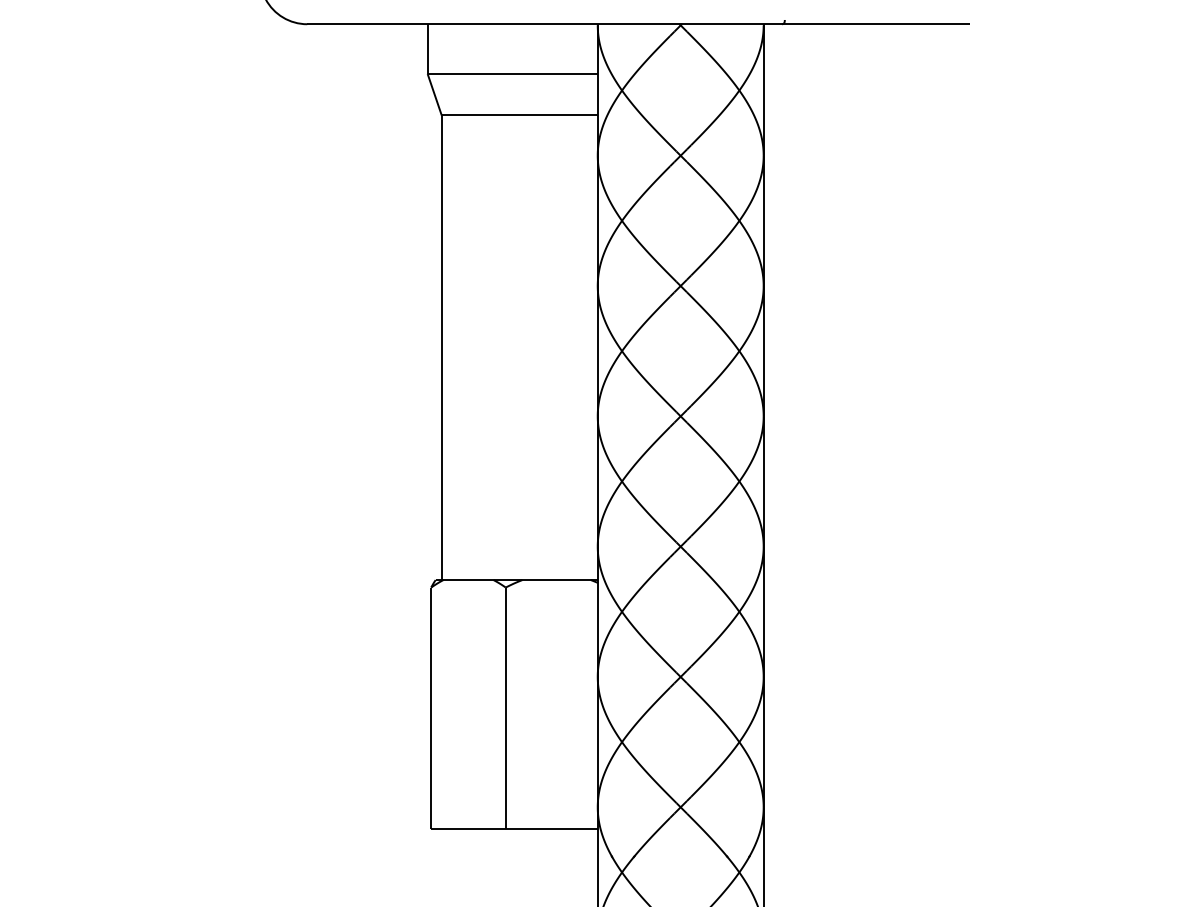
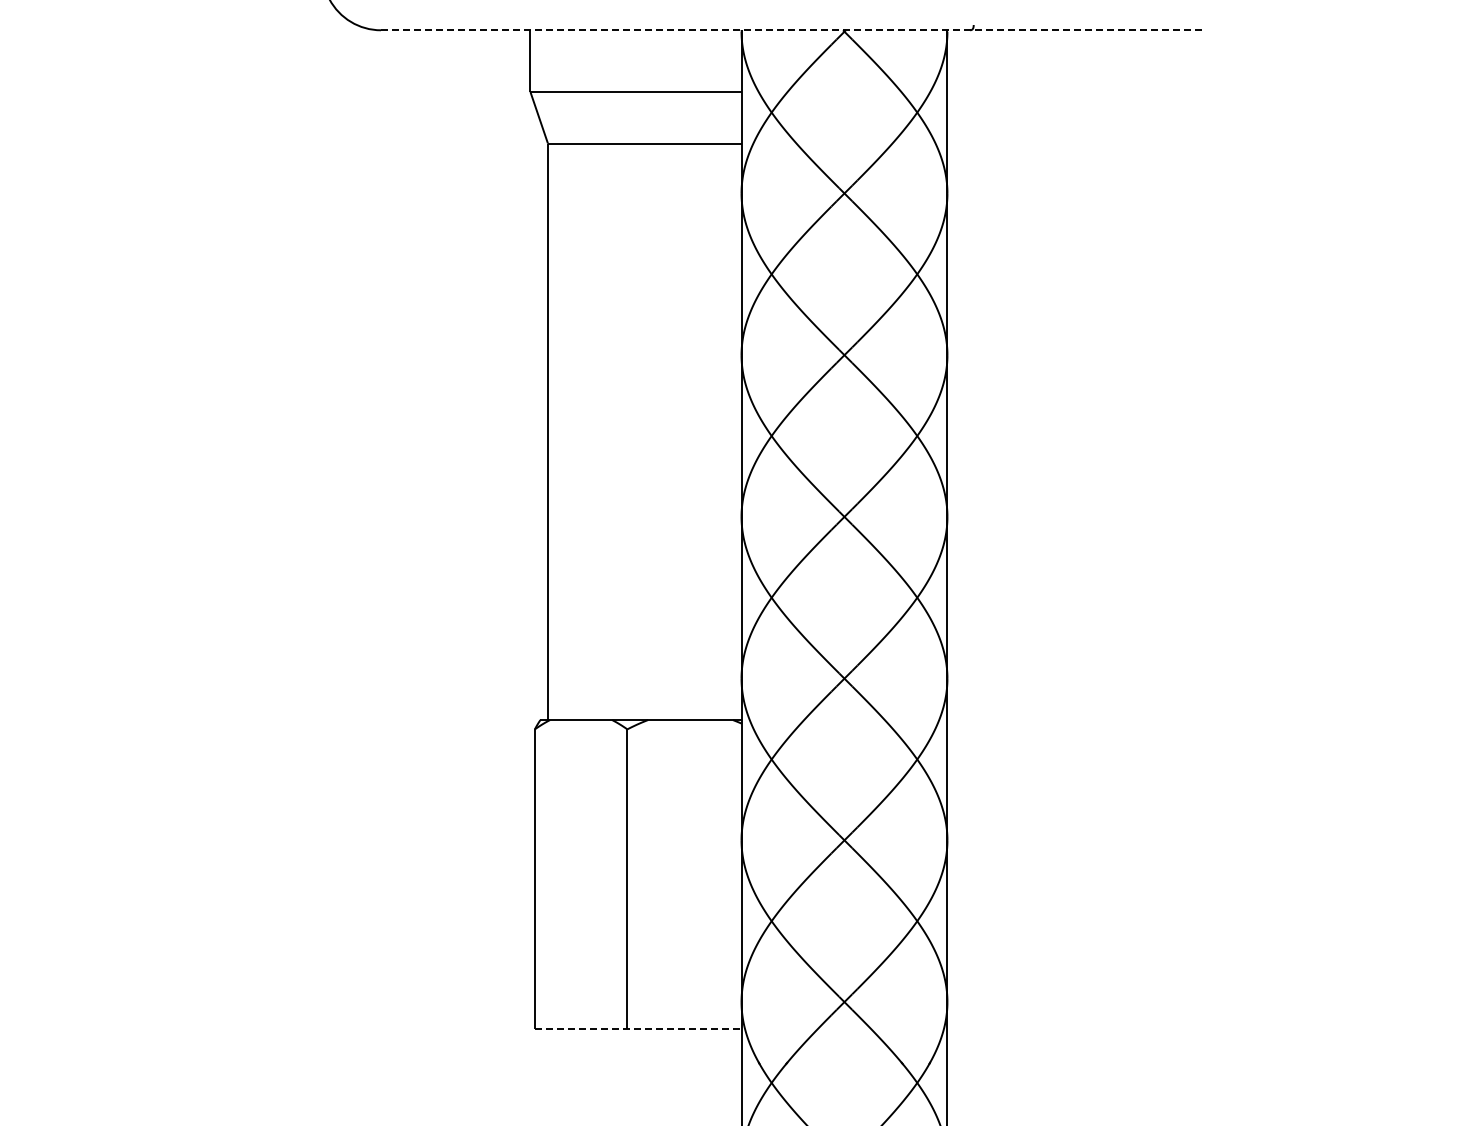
line: (638, 24) -> (792, 30), solid -> dashed
line: (514, 828) -> (638, 1028), solid -> dashed

